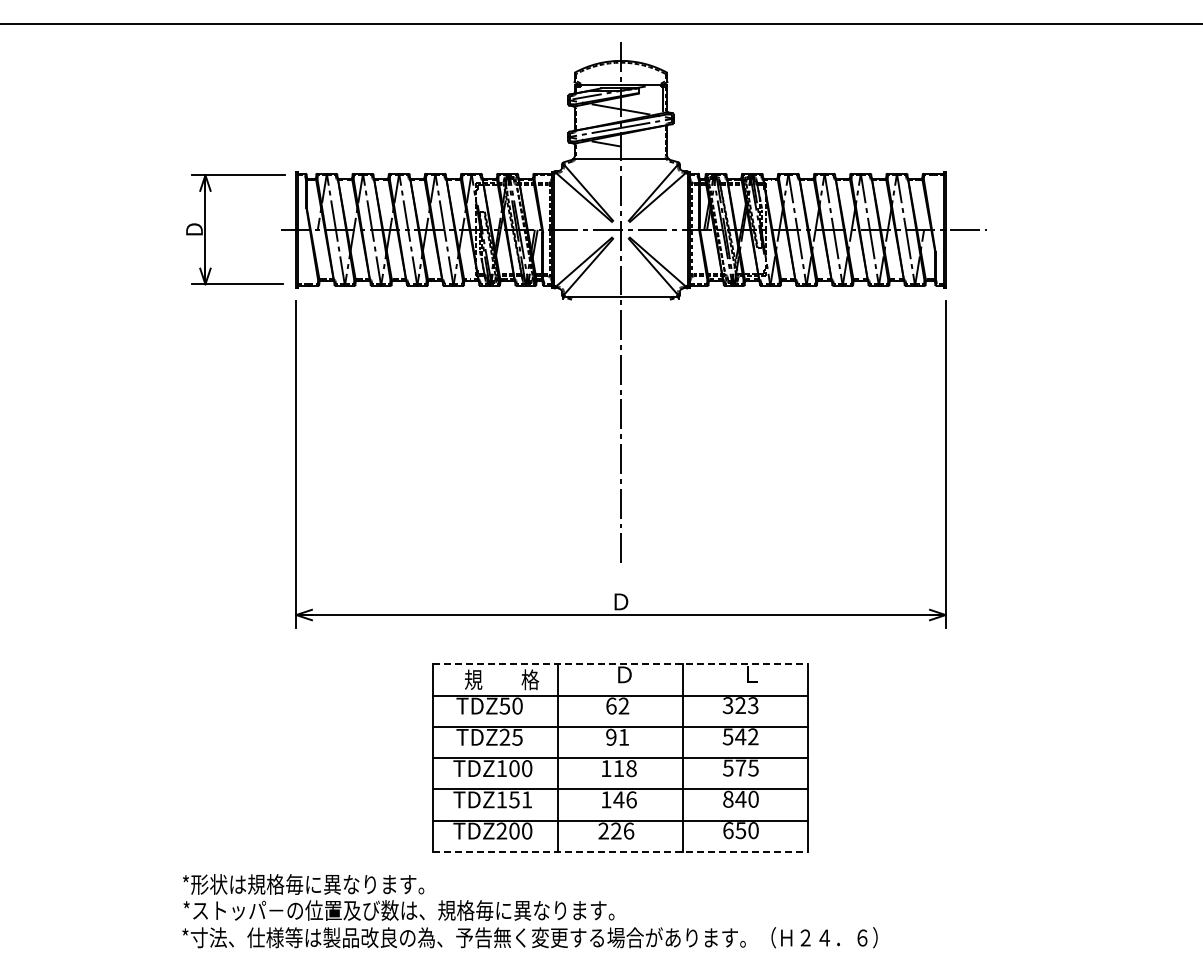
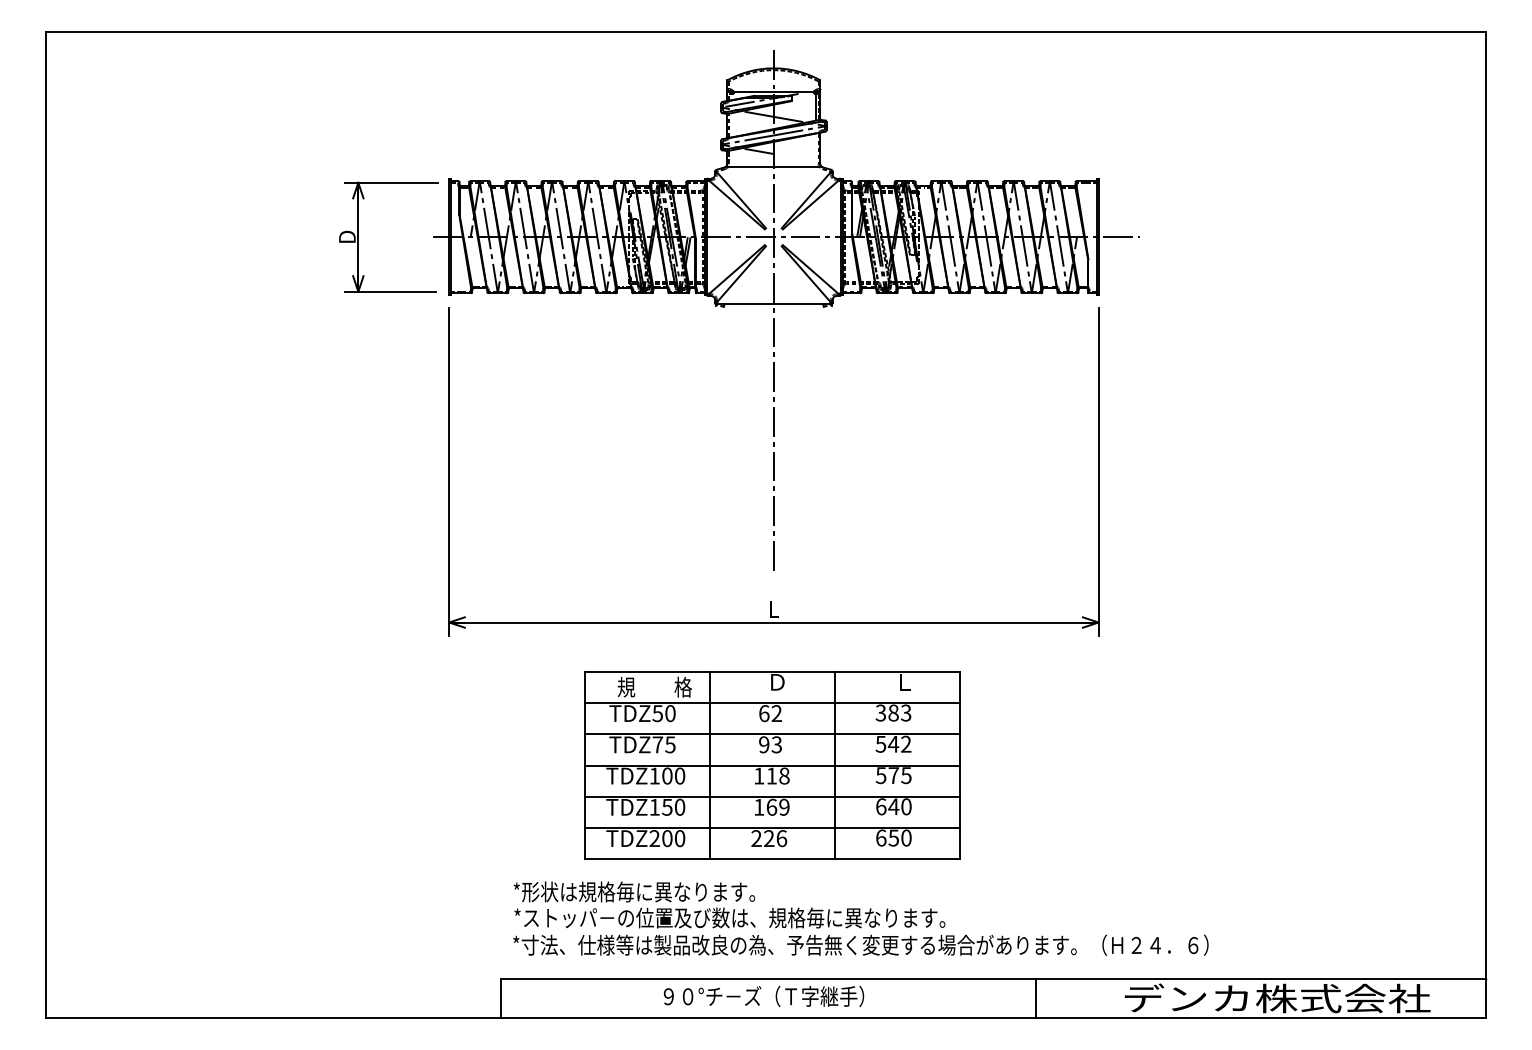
text: (621, 602) -> (774, 609), Ｄ -> L
line: (620, 664) -> (773, 671), dashed -> solid
text: (740, 705) -> (893, 712), 323 -> 383
text: (504, 737) -> (657, 744), TDZ25 -> TDZ75
text: (623, 737) -> (776, 744), 91 -> 93
text: (527, 799) -> (680, 806), TDZ151 -> TDZ150
text: (624, 799) -> (777, 806), 146 -> 169
text: (728, 799) -> (881, 806), 840 -> 640
line: (620, 852) -> (773, 859), dashed -> solid
text: (529, 911) -> (860, 918), moved

